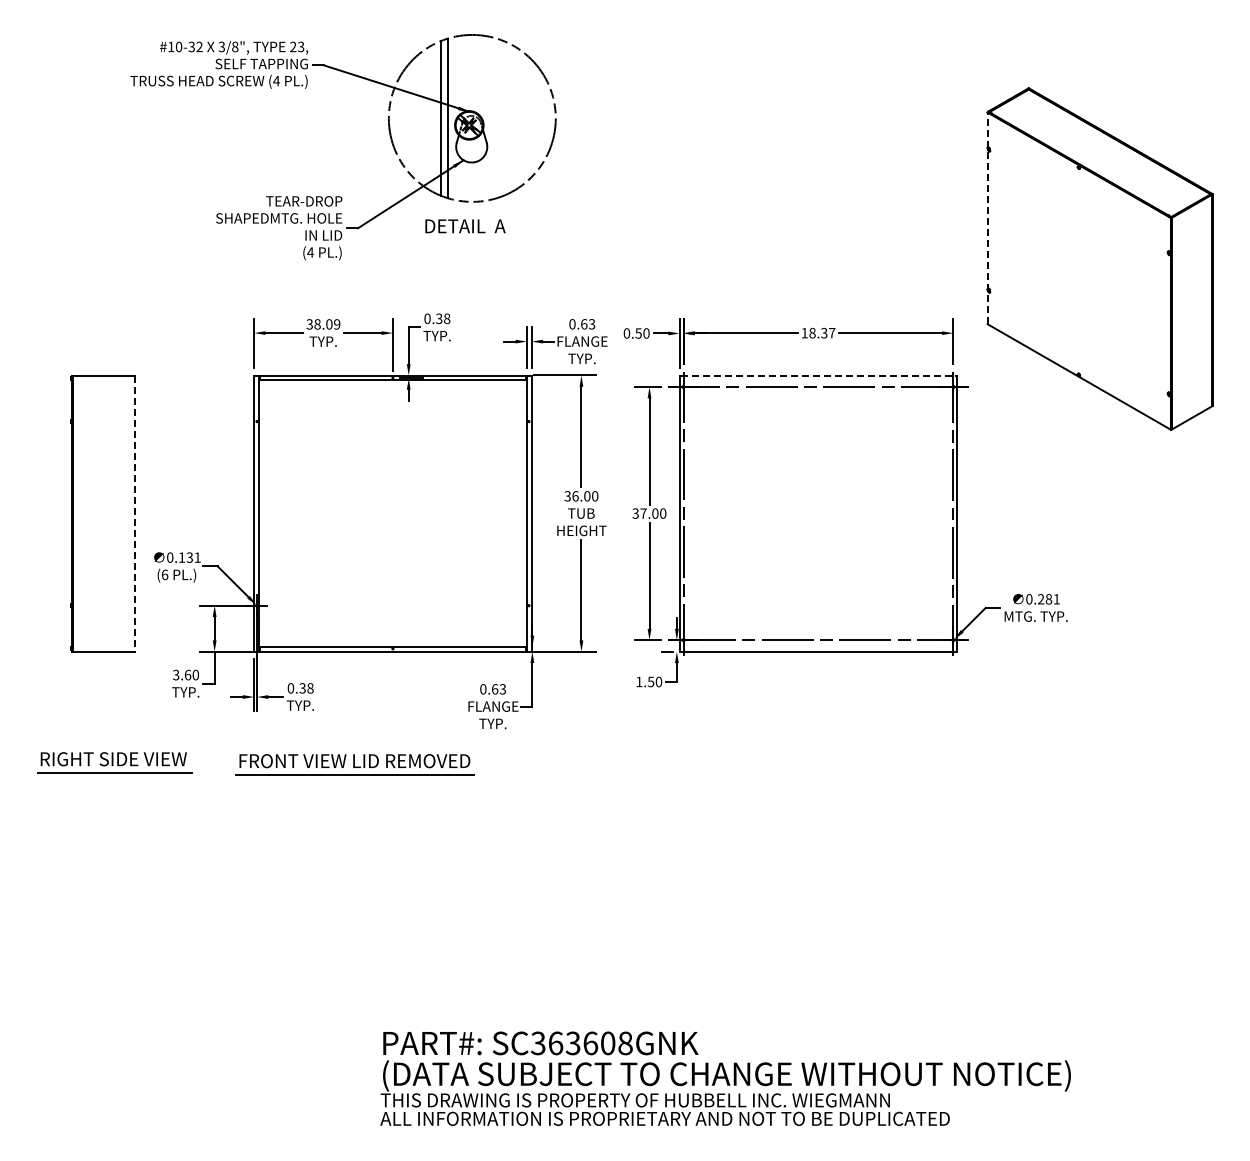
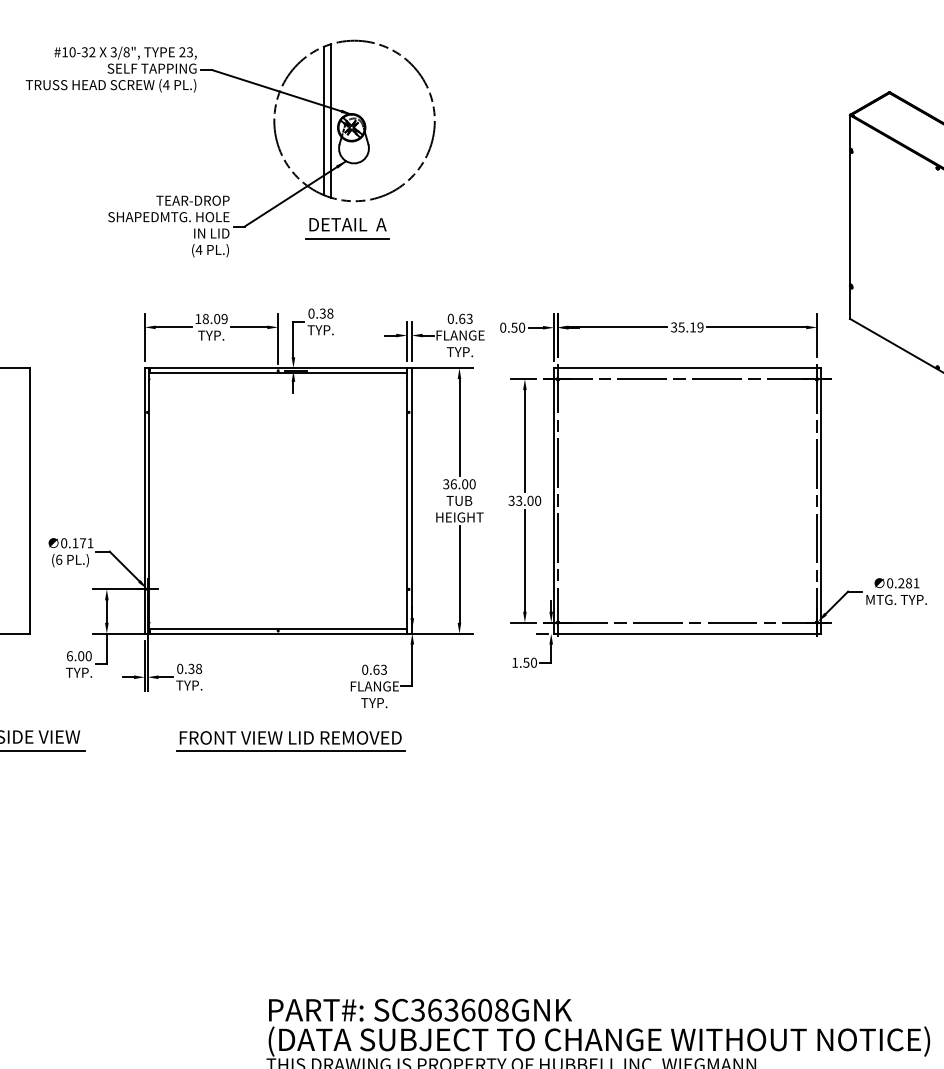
line: (987, 218) -> (849, 217), dashed -> solid
line: (465, 240) -> (348, 238), added
text: (309, 324) -> (198, 319), 38.09 -> 18.09
text: (818, 332) -> (687, 326), 18.37 -> 35.19
line: (818, 375) -> (687, 368), dashed -> solid
text: (643, 513) -> (519, 500), 37.00 -> 33.00
line: (134, 514) -> (29, 501), dashed -> solid
text: (189, 557) -> (82, 543), 0.131 -> 0.171
text: (182, 674) -> (75, 655), 3.60 -> 6.00
part: (354, 764) -> (290, 741), moved

